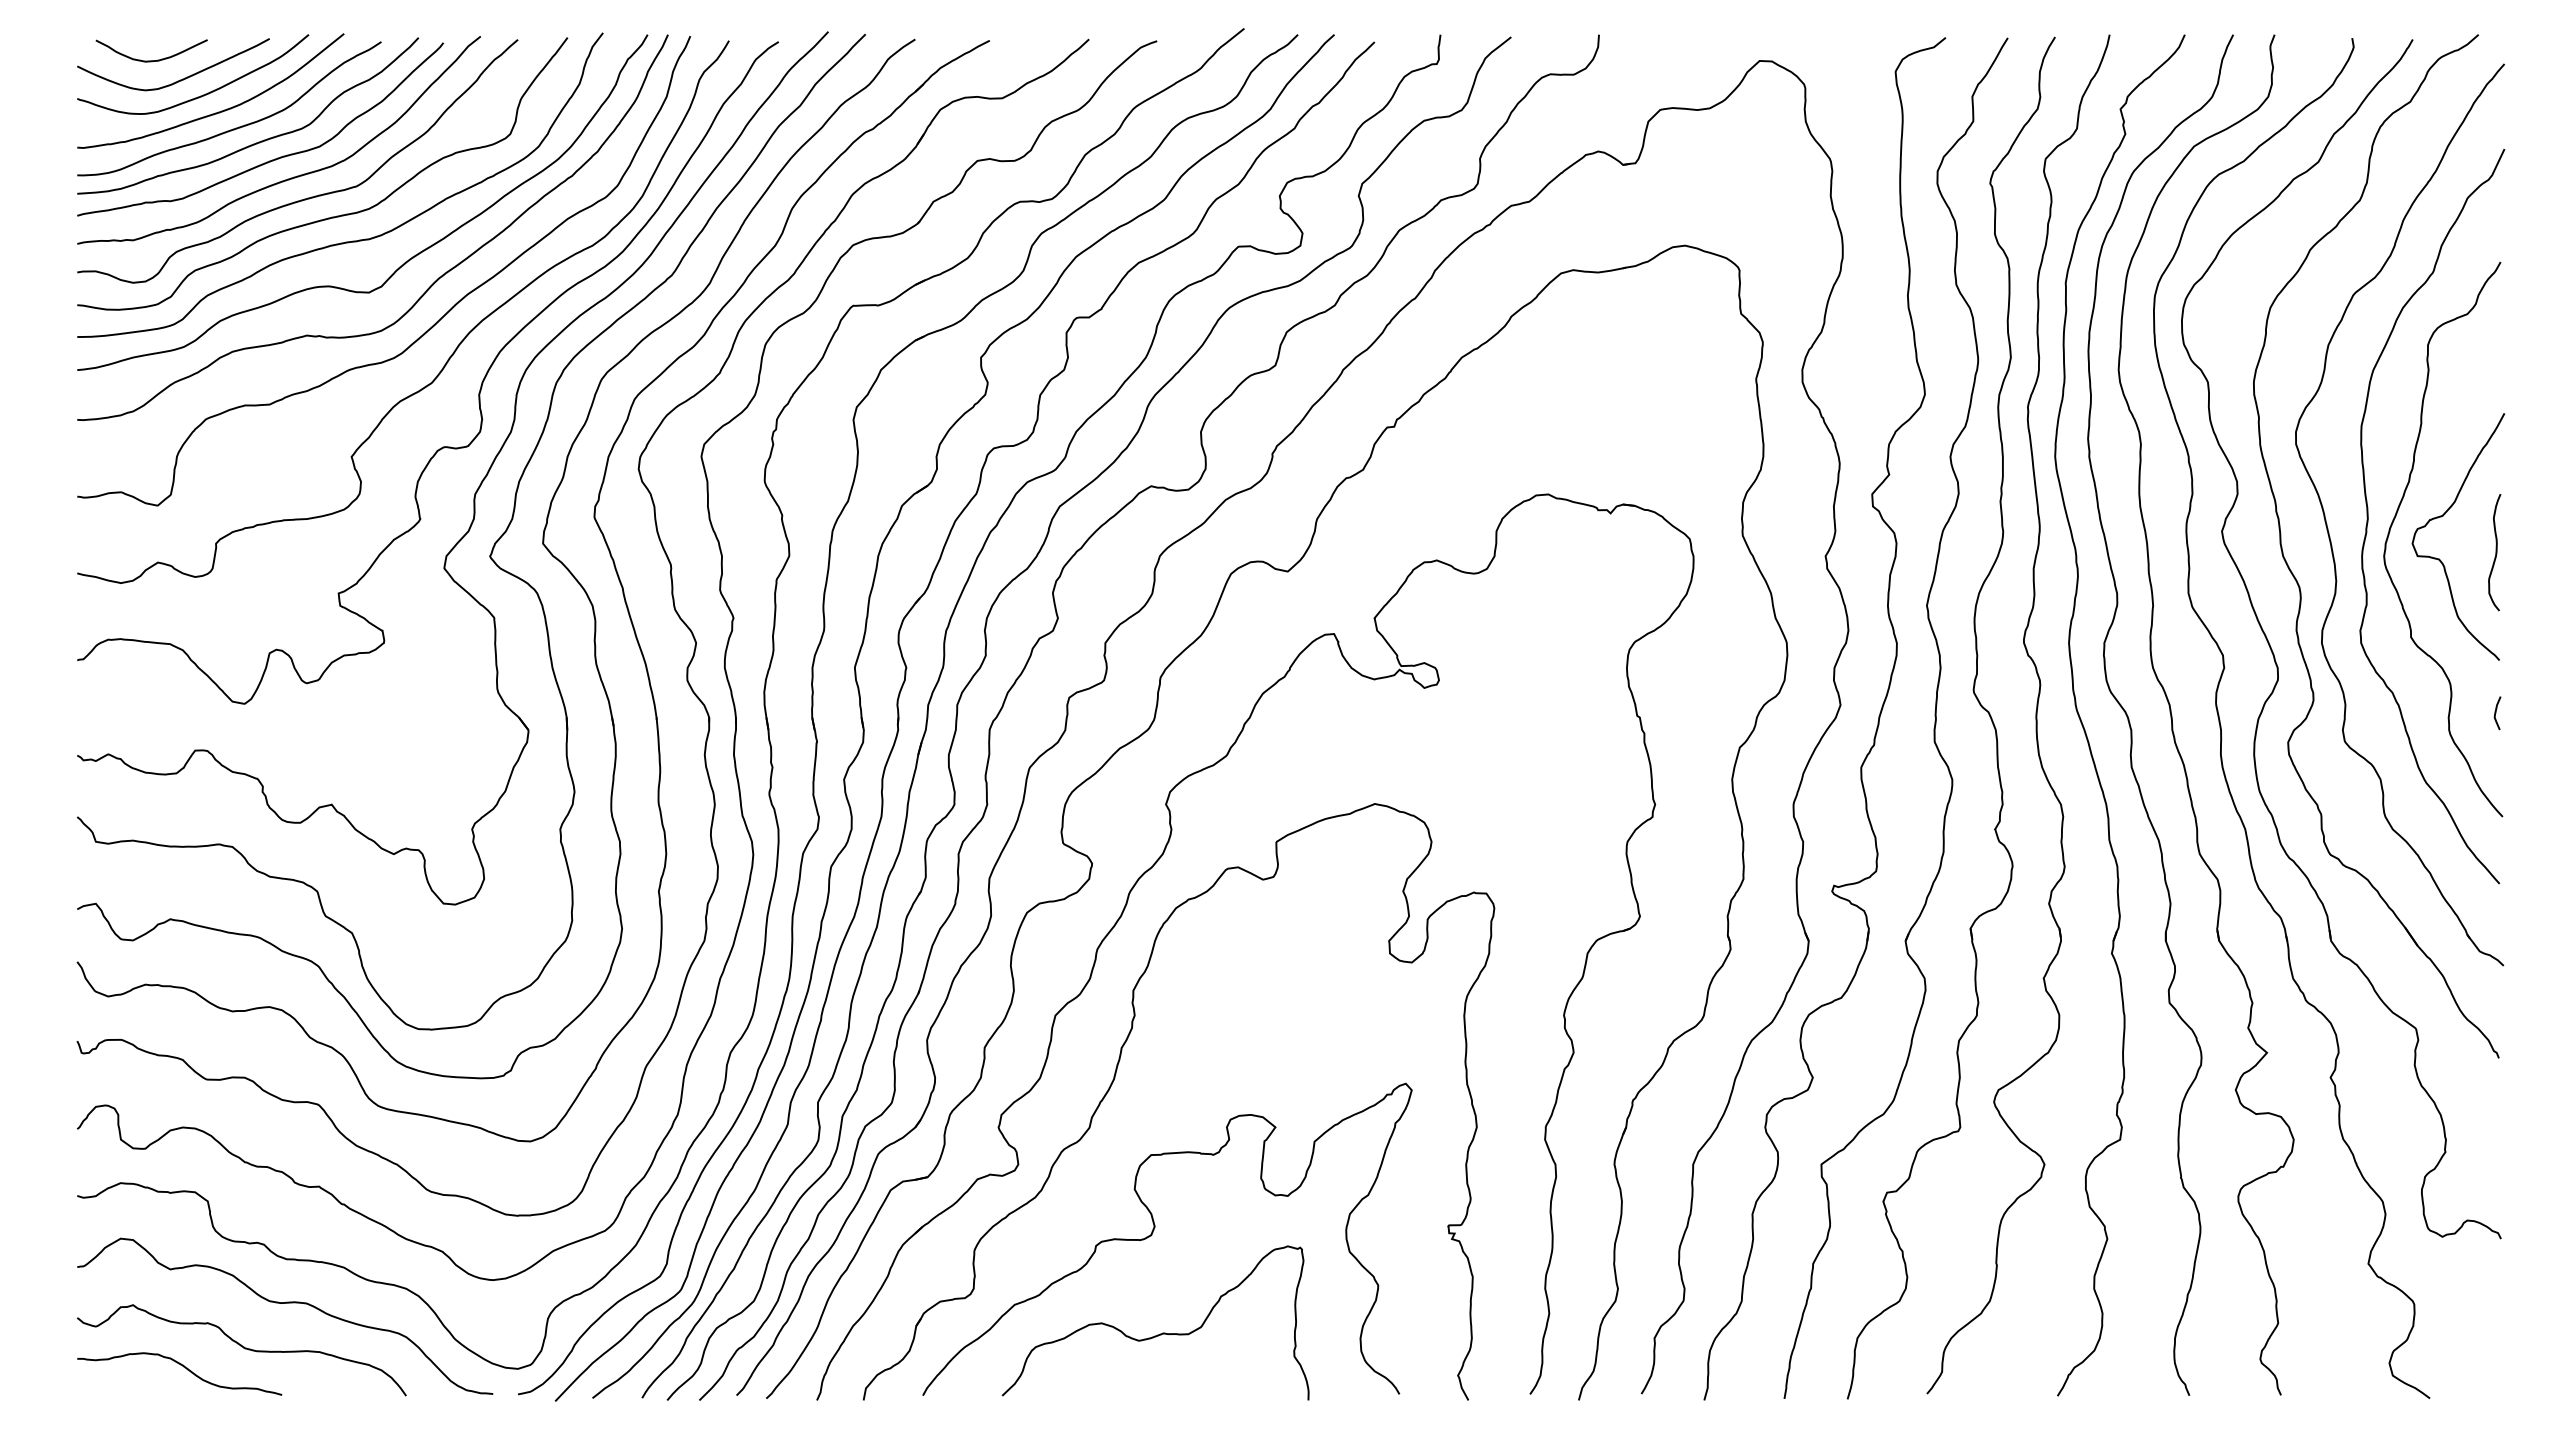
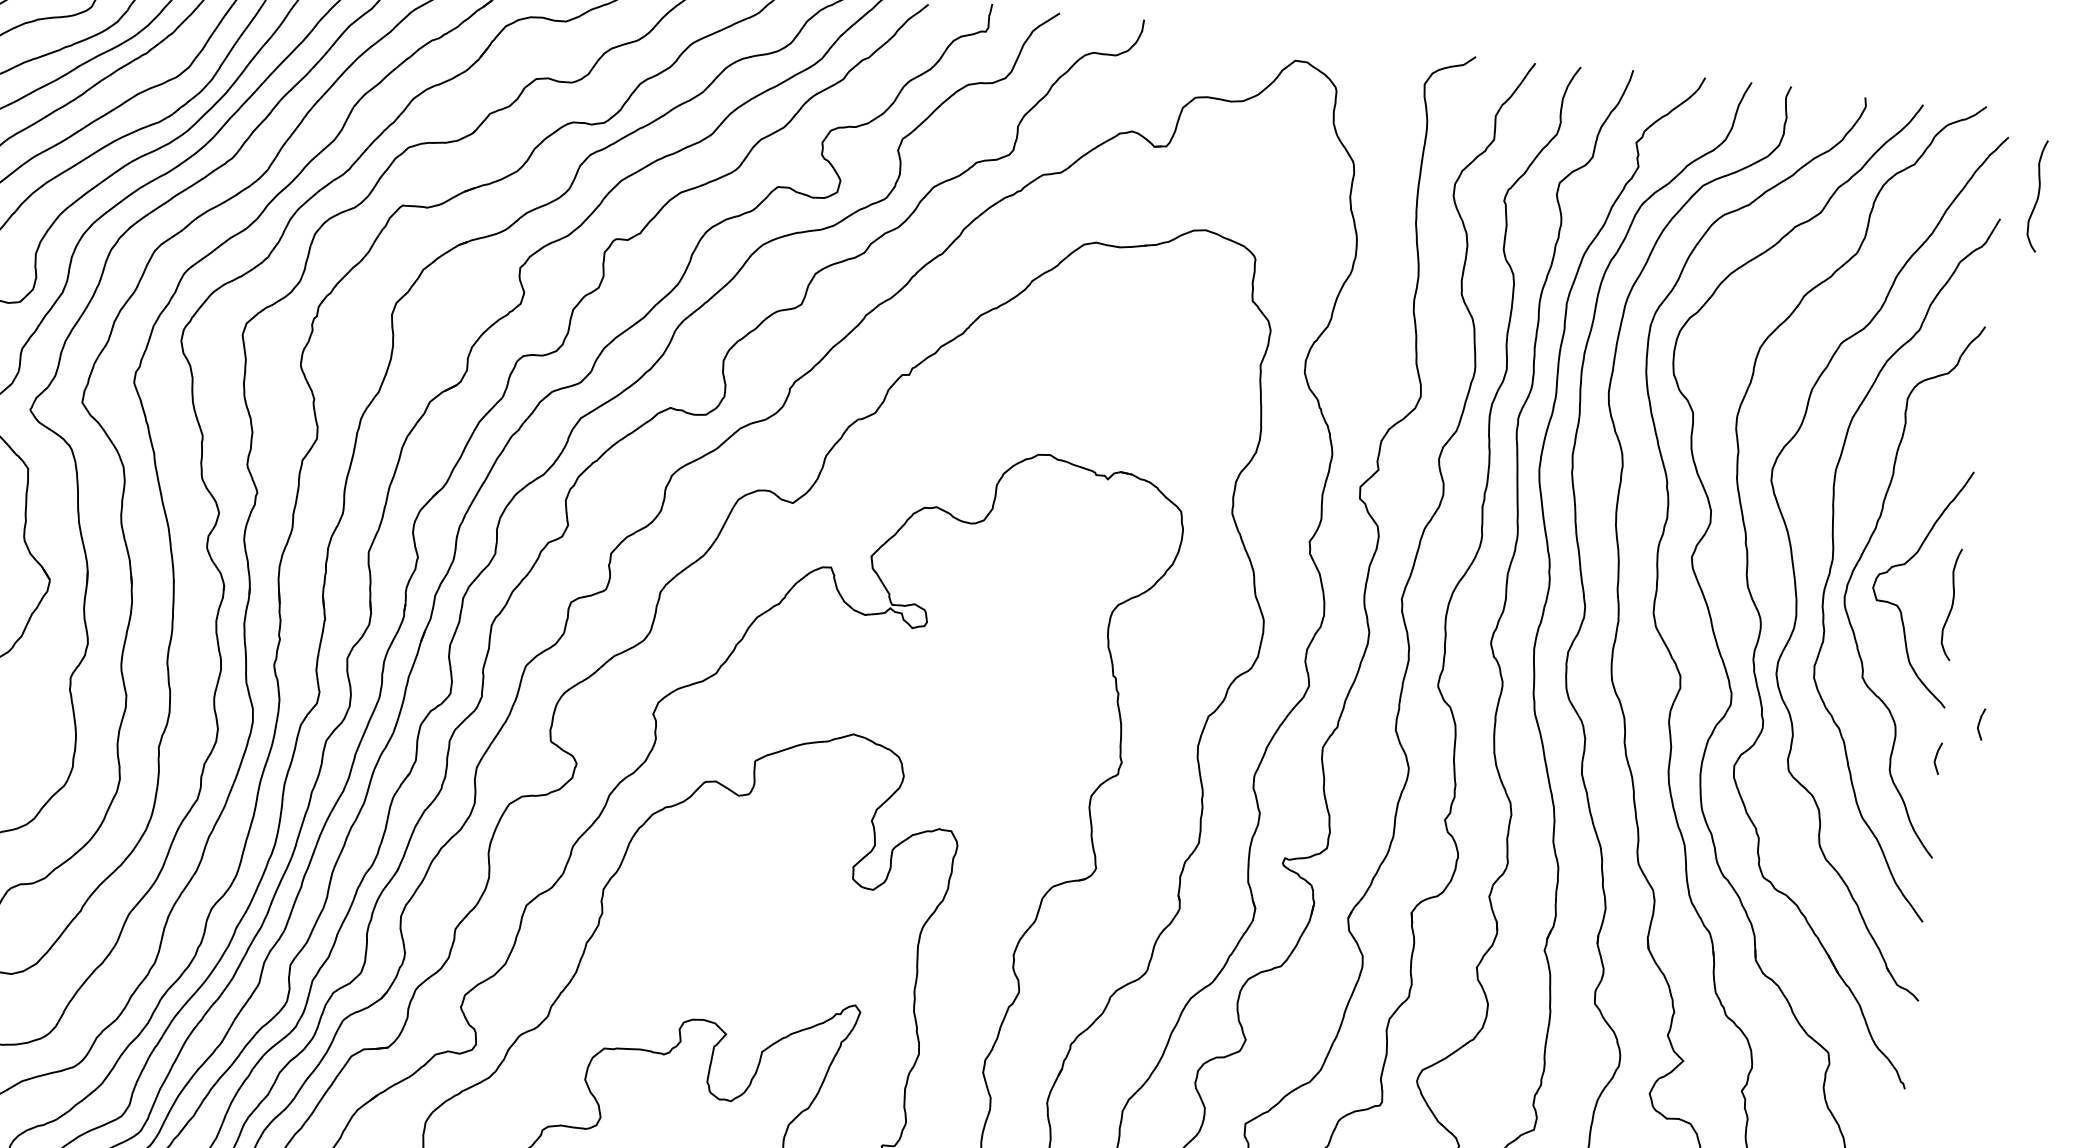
curve: (2540, 121) -> (2037, 196), added
curve: (2537, 673) -> (1979, 724), added

